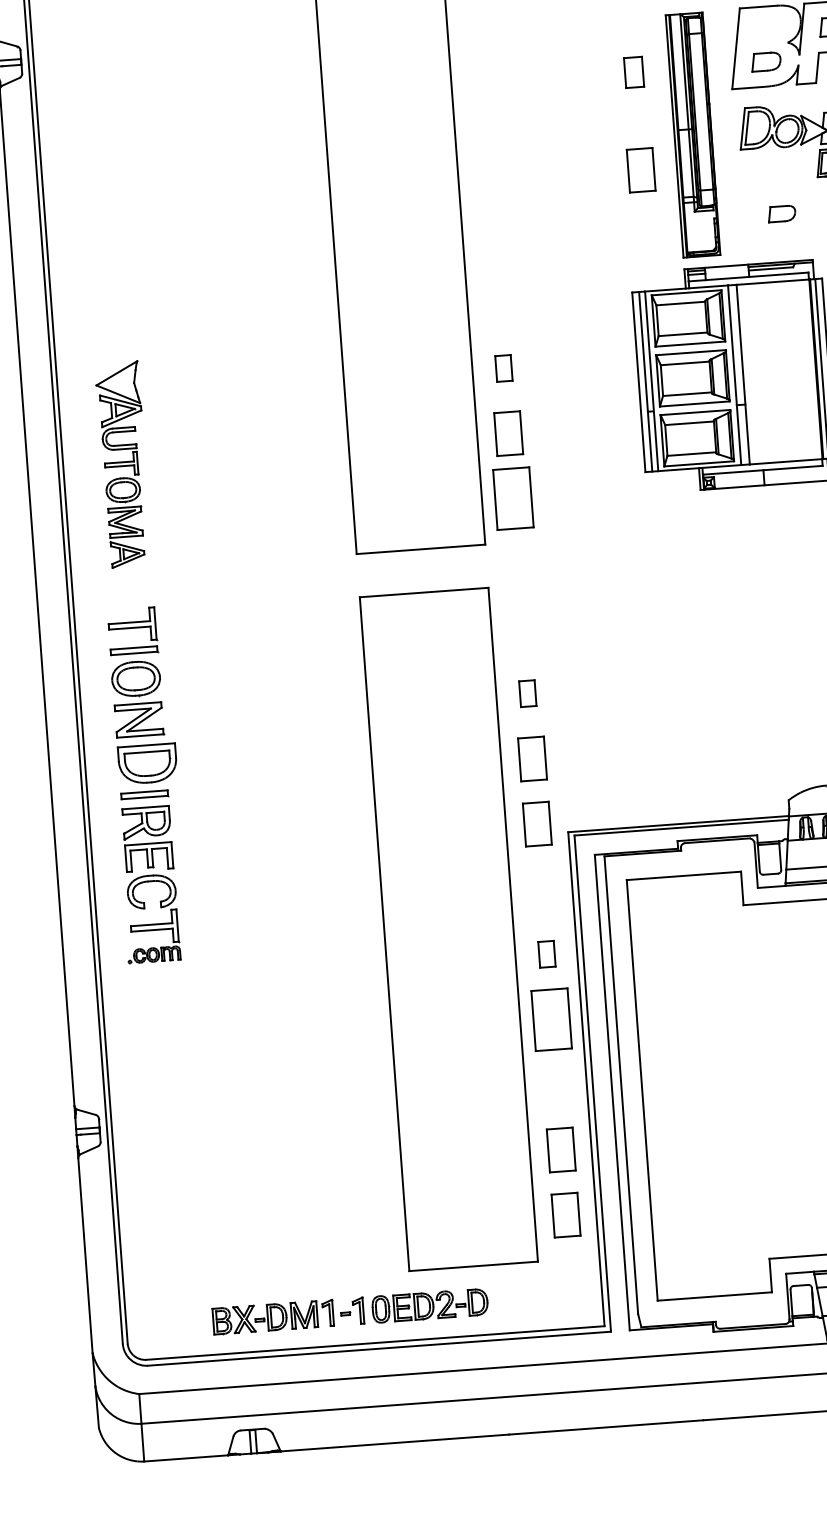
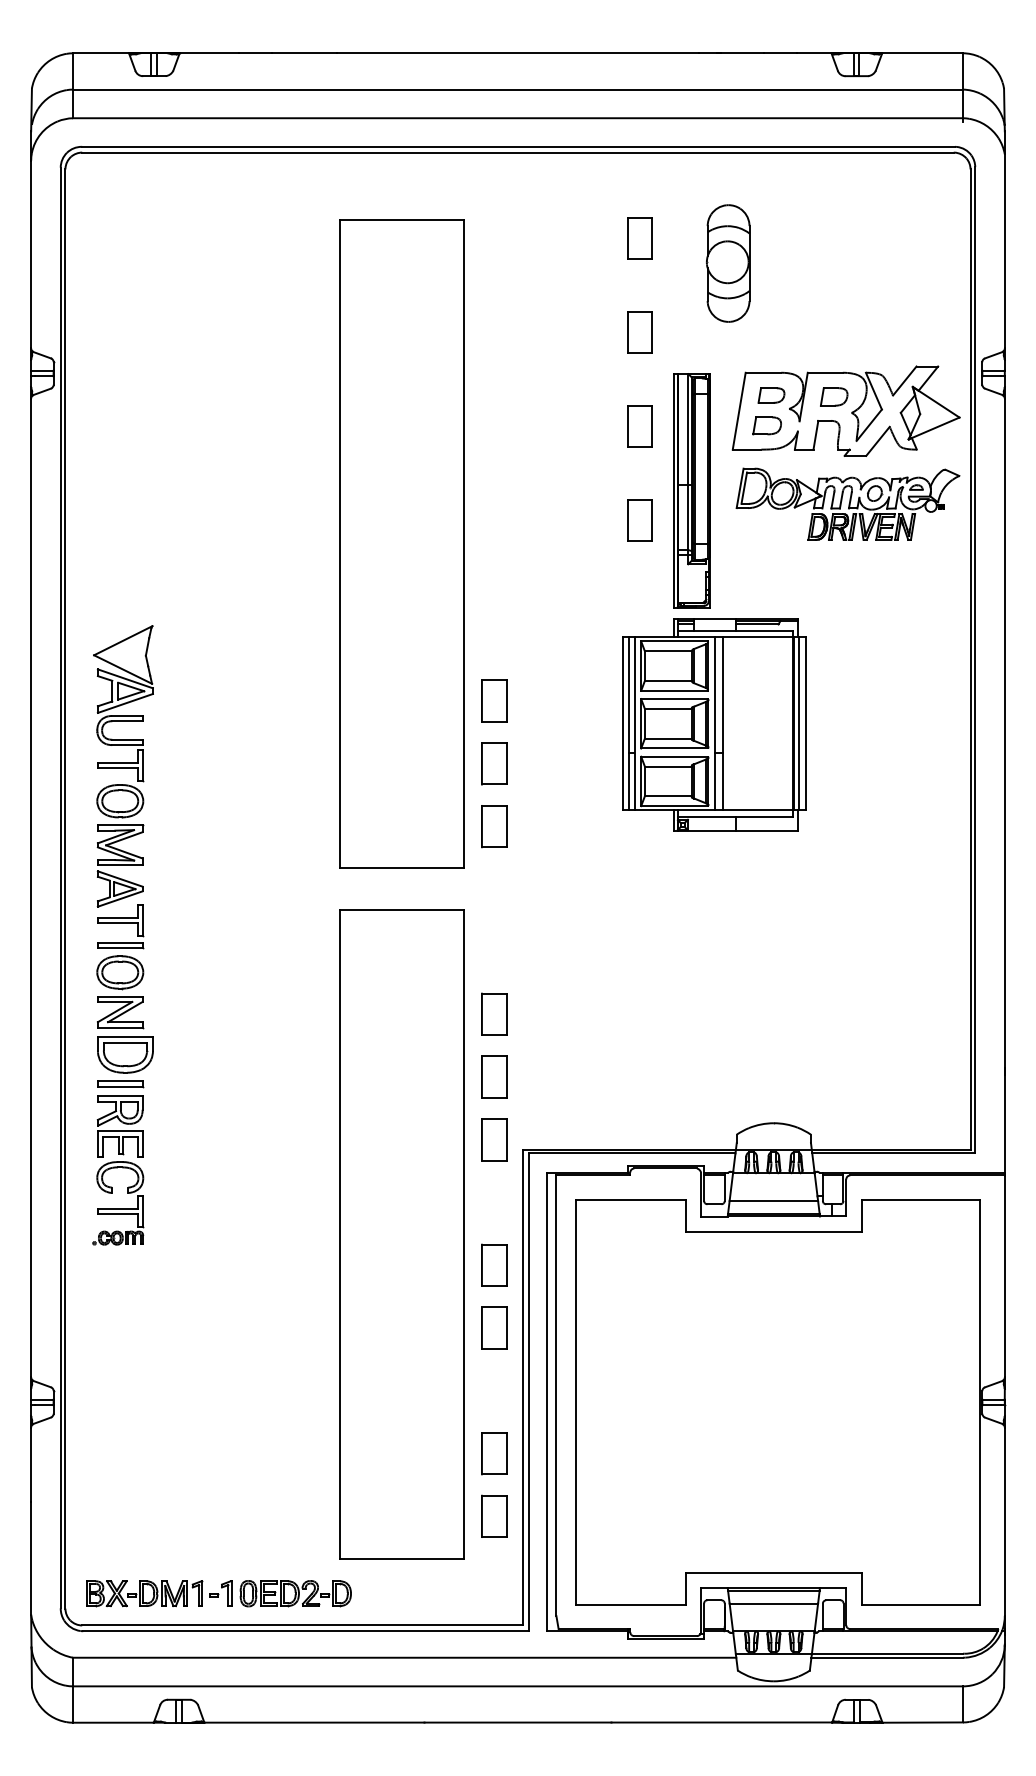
part: (633, 72) -> (639, 426), size x1.43
part: (781, 213) -> (771, 395), moved
part: (503, 367) -> (494, 700), size x1.67
part: (123, 464) -> (123, 766), size x1.43
part: (513, 498) -> (494, 826), size x0.71
part: (527, 692) -> (494, 1013), size x1.67
part: (546, 953) -> (494, 1264), size x1.67
part: (551, 1018) -> (494, 1327), size x0.71
part: (349, 1311) -> (218, 1593), moved

